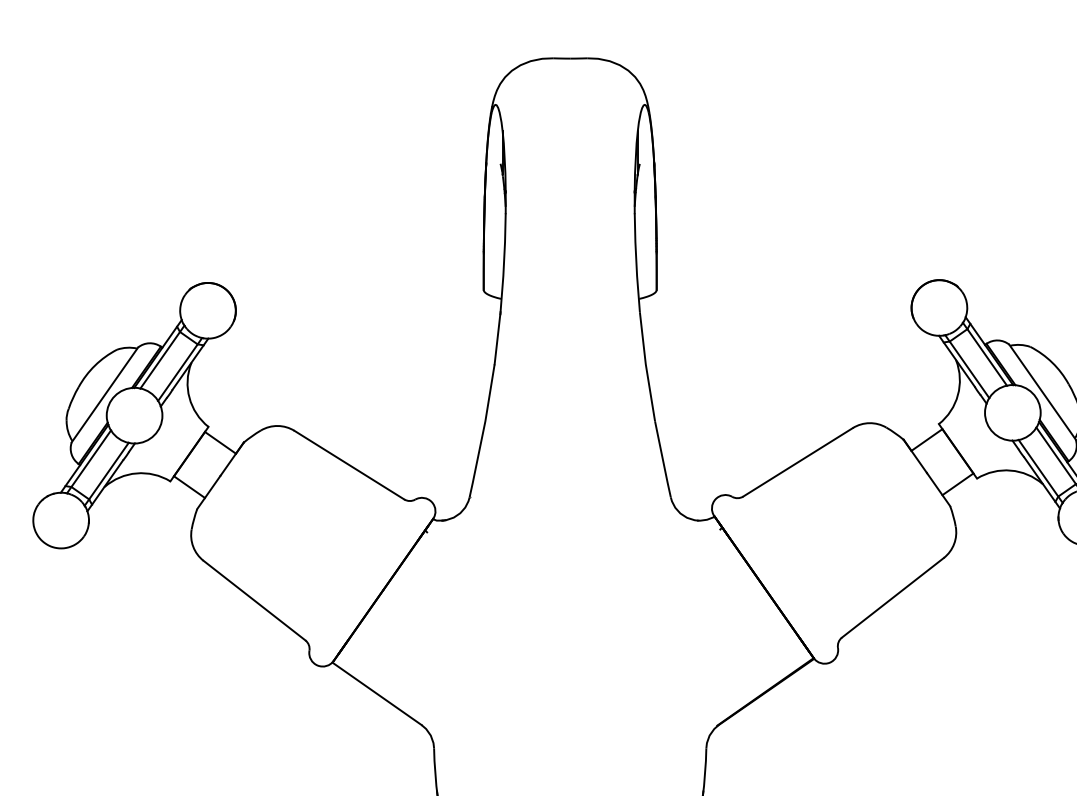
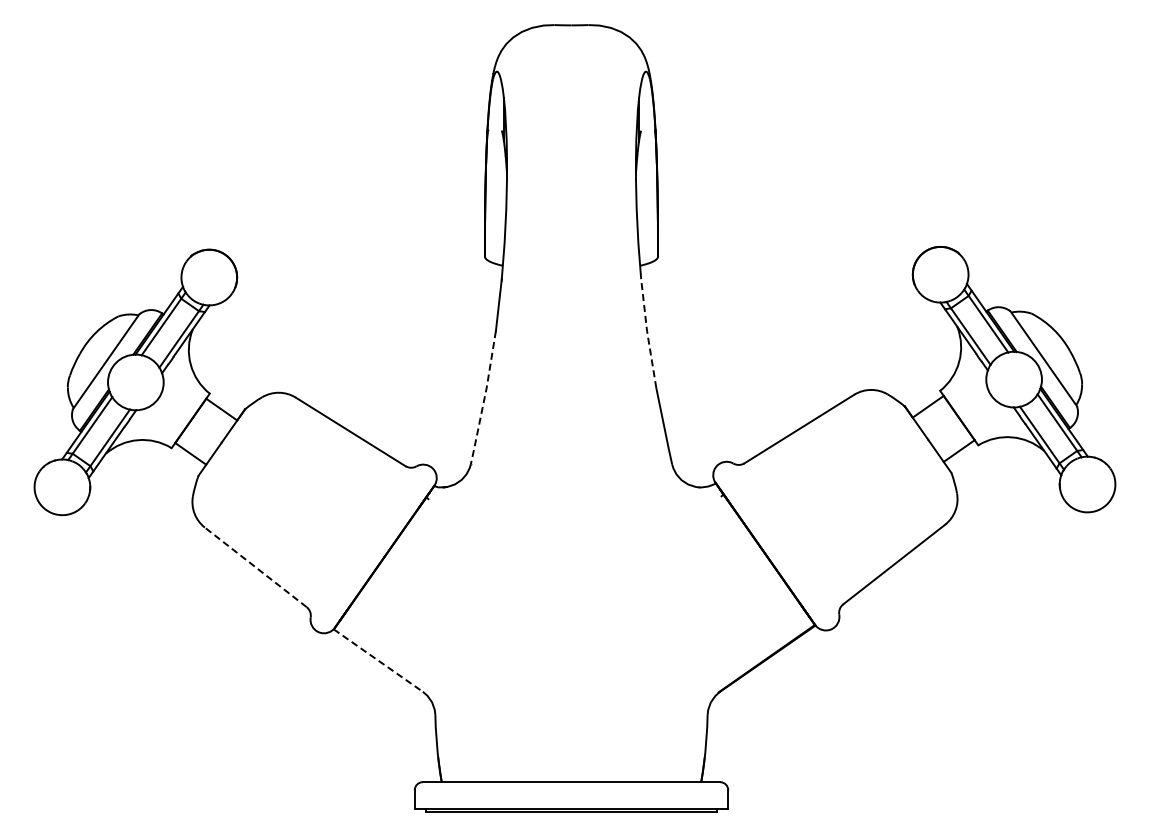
line: (646, 366) -> (647, 333), solid -> dashed
line: (483, 430) -> (484, 397), solid -> dashed
line: (254, 600) -> (255, 567), solid -> dashed
line: (377, 693) -> (378, 660), solid -> dashed

